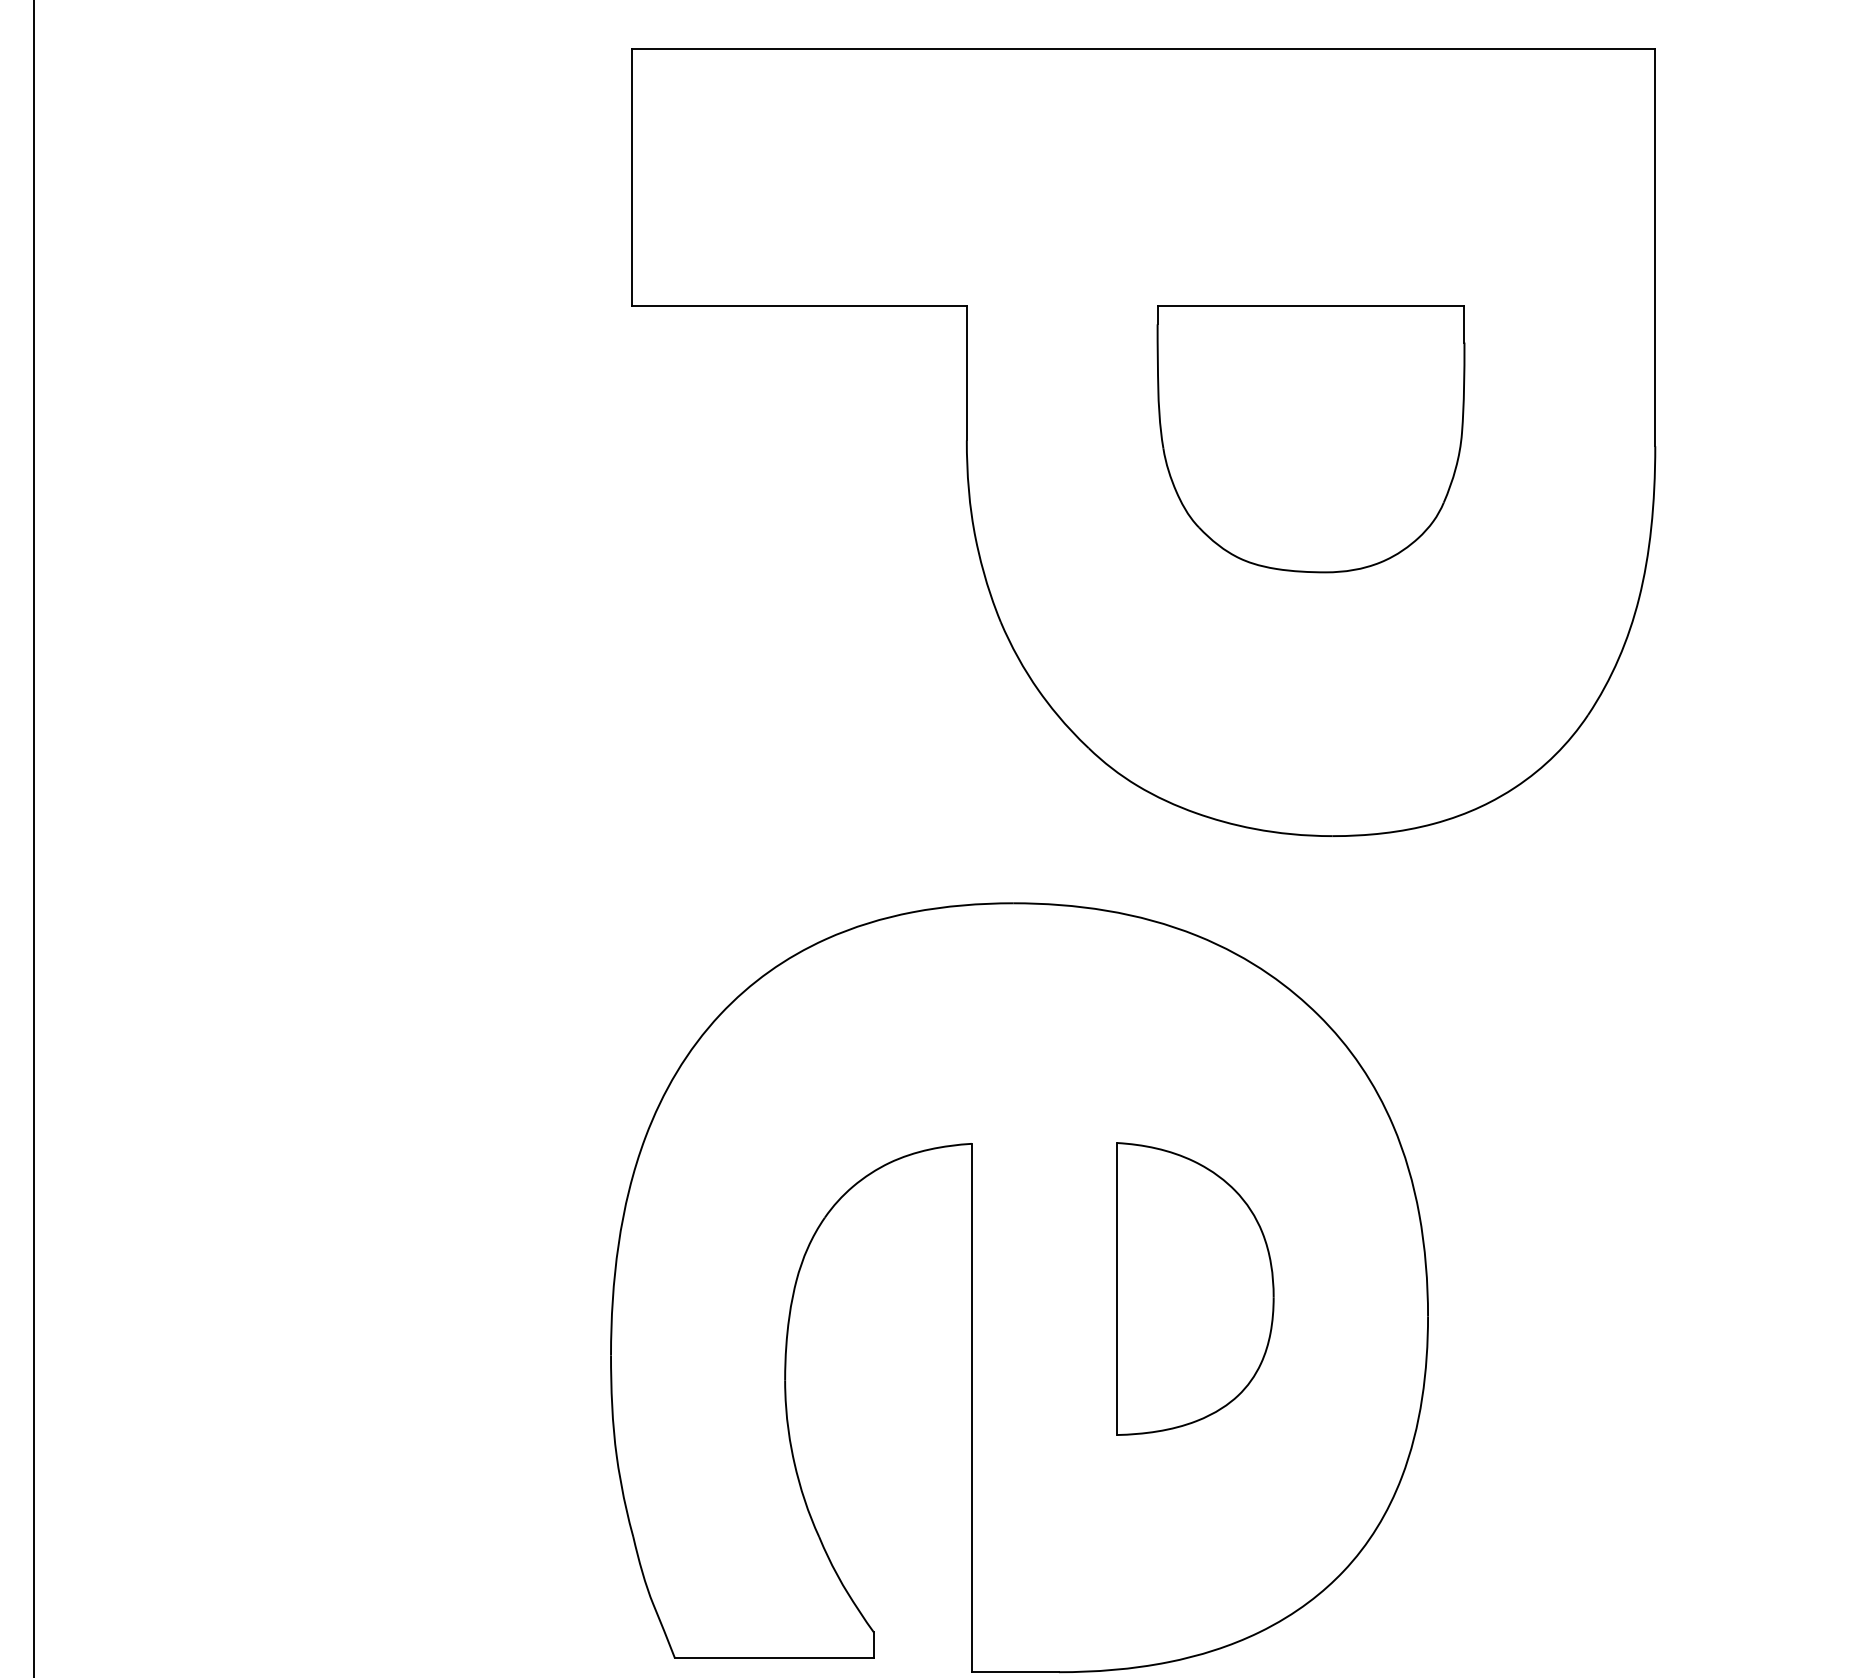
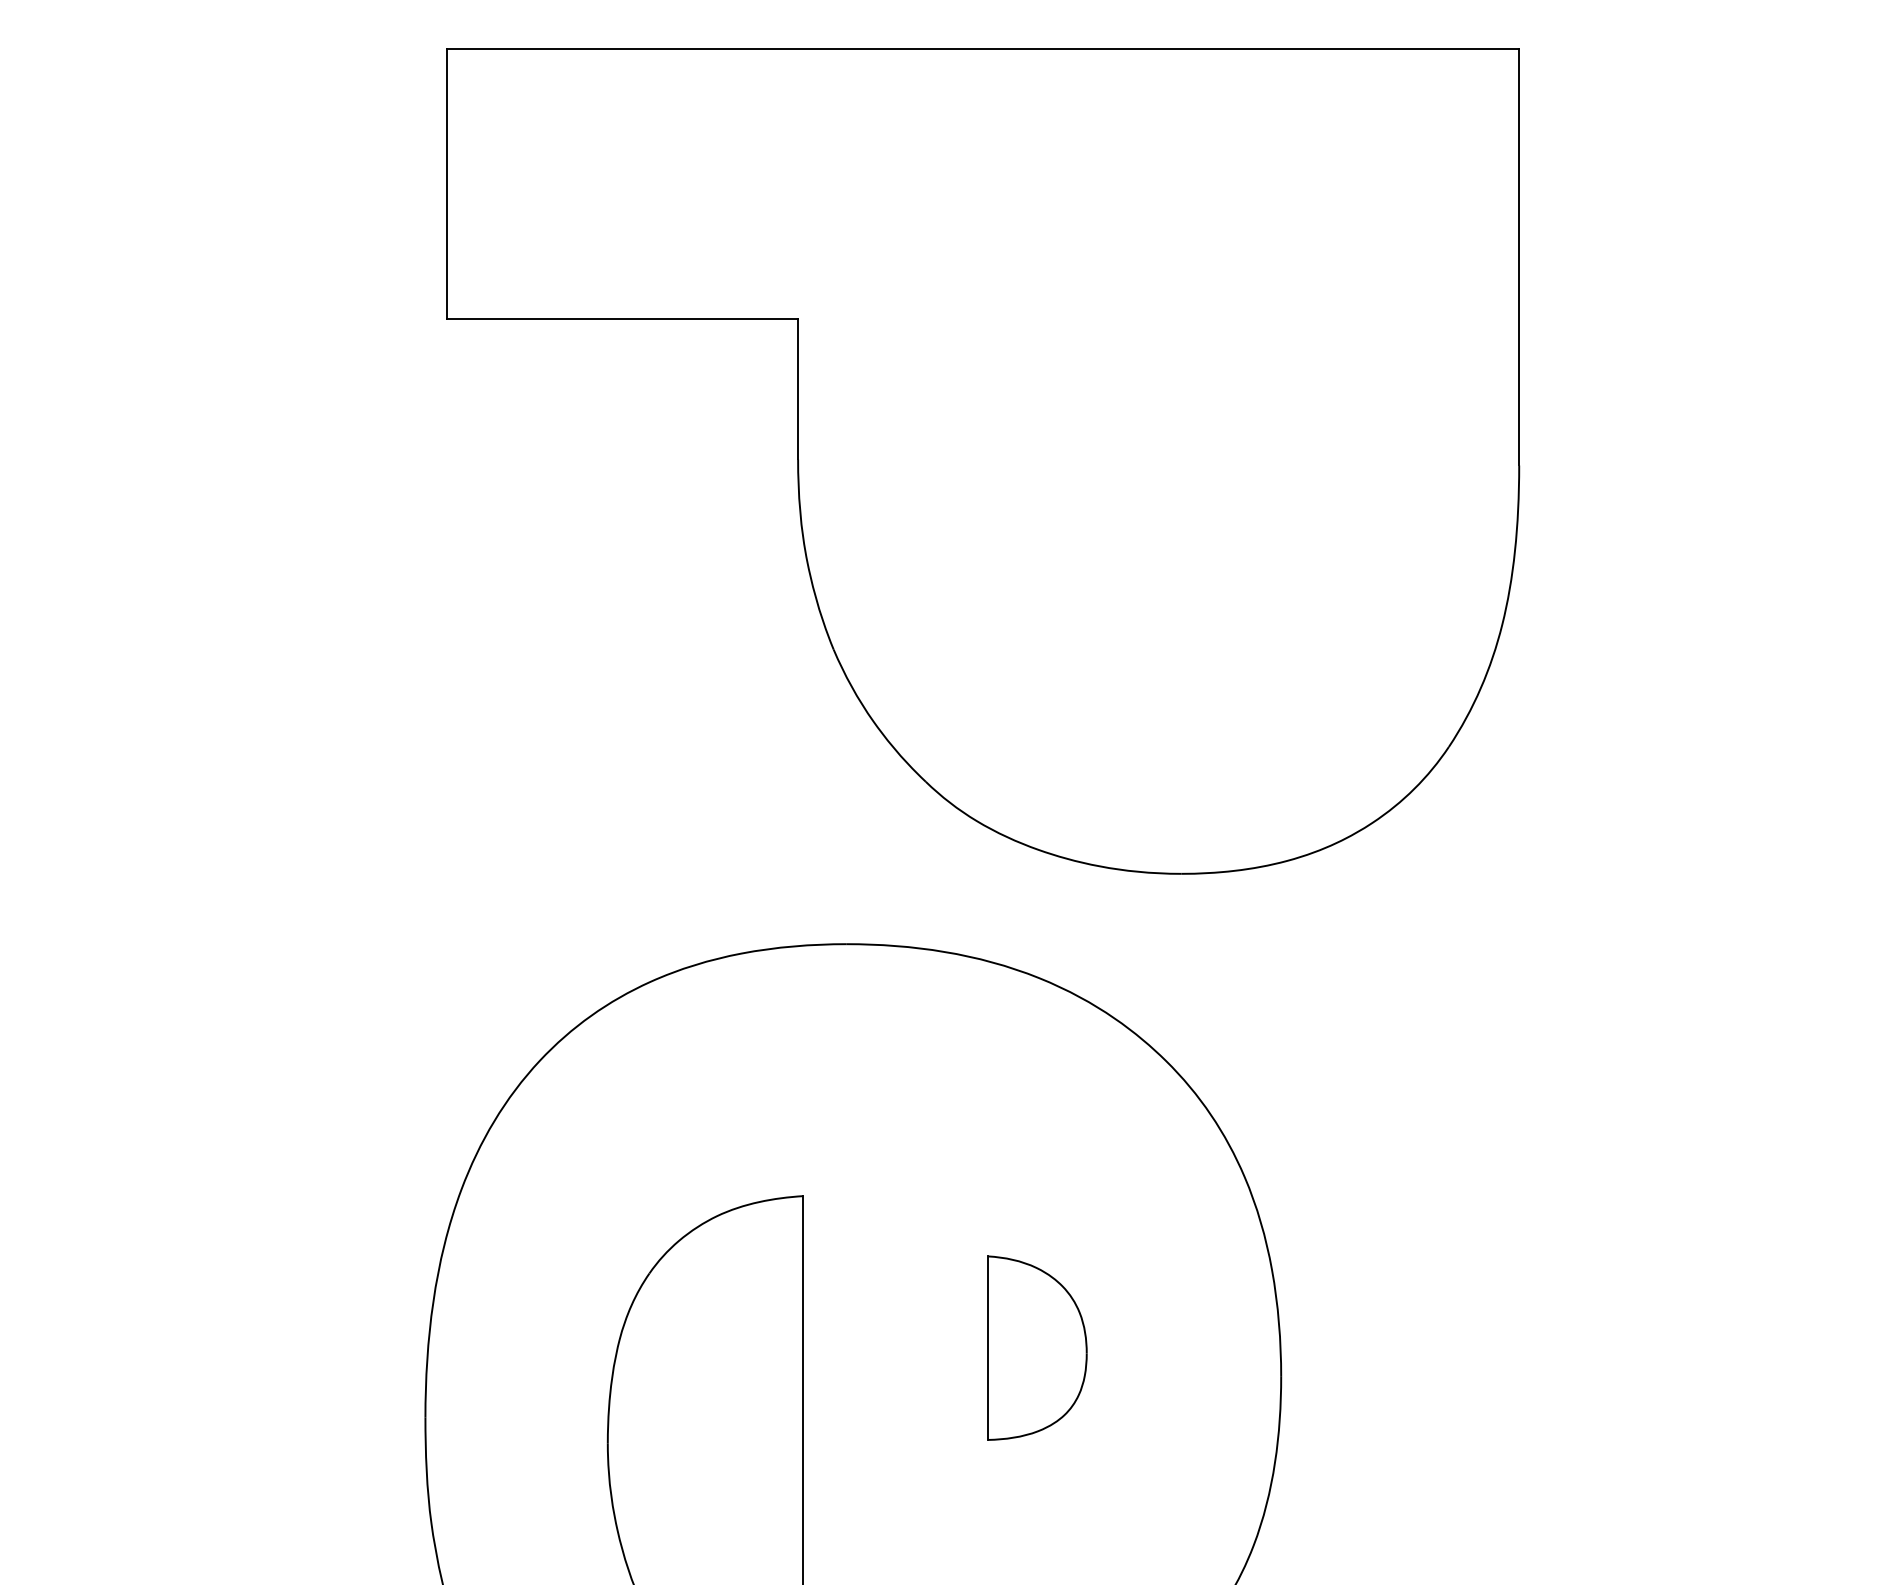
part: (1310, 439) -> (1158, 458), removed
part: (1195, 1288) -> (1037, 1347), size x0.6

